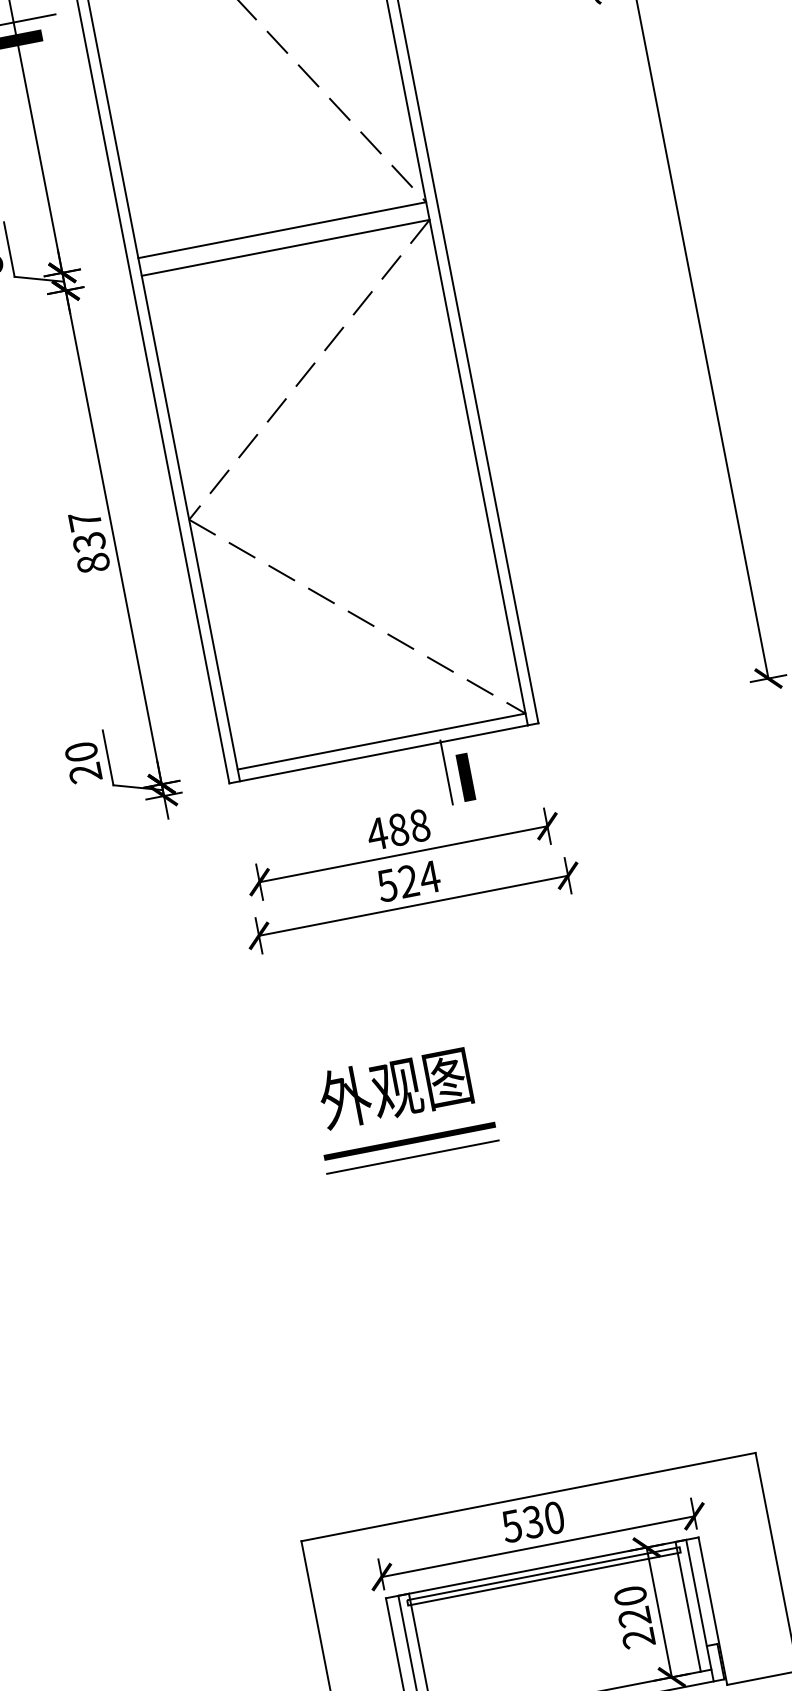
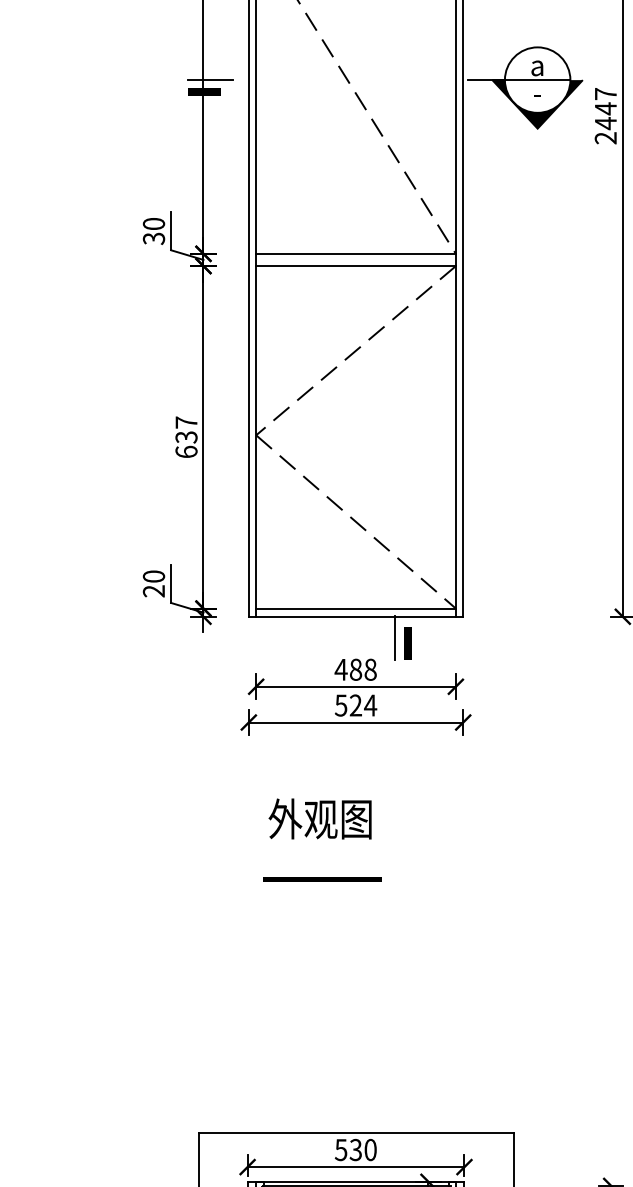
text: (93, 562) -> (186, 451), 837 -> 637
text: (394, 1087) -> (319, 818), moved
line: (412, 1157) -> (322, 890), removed

